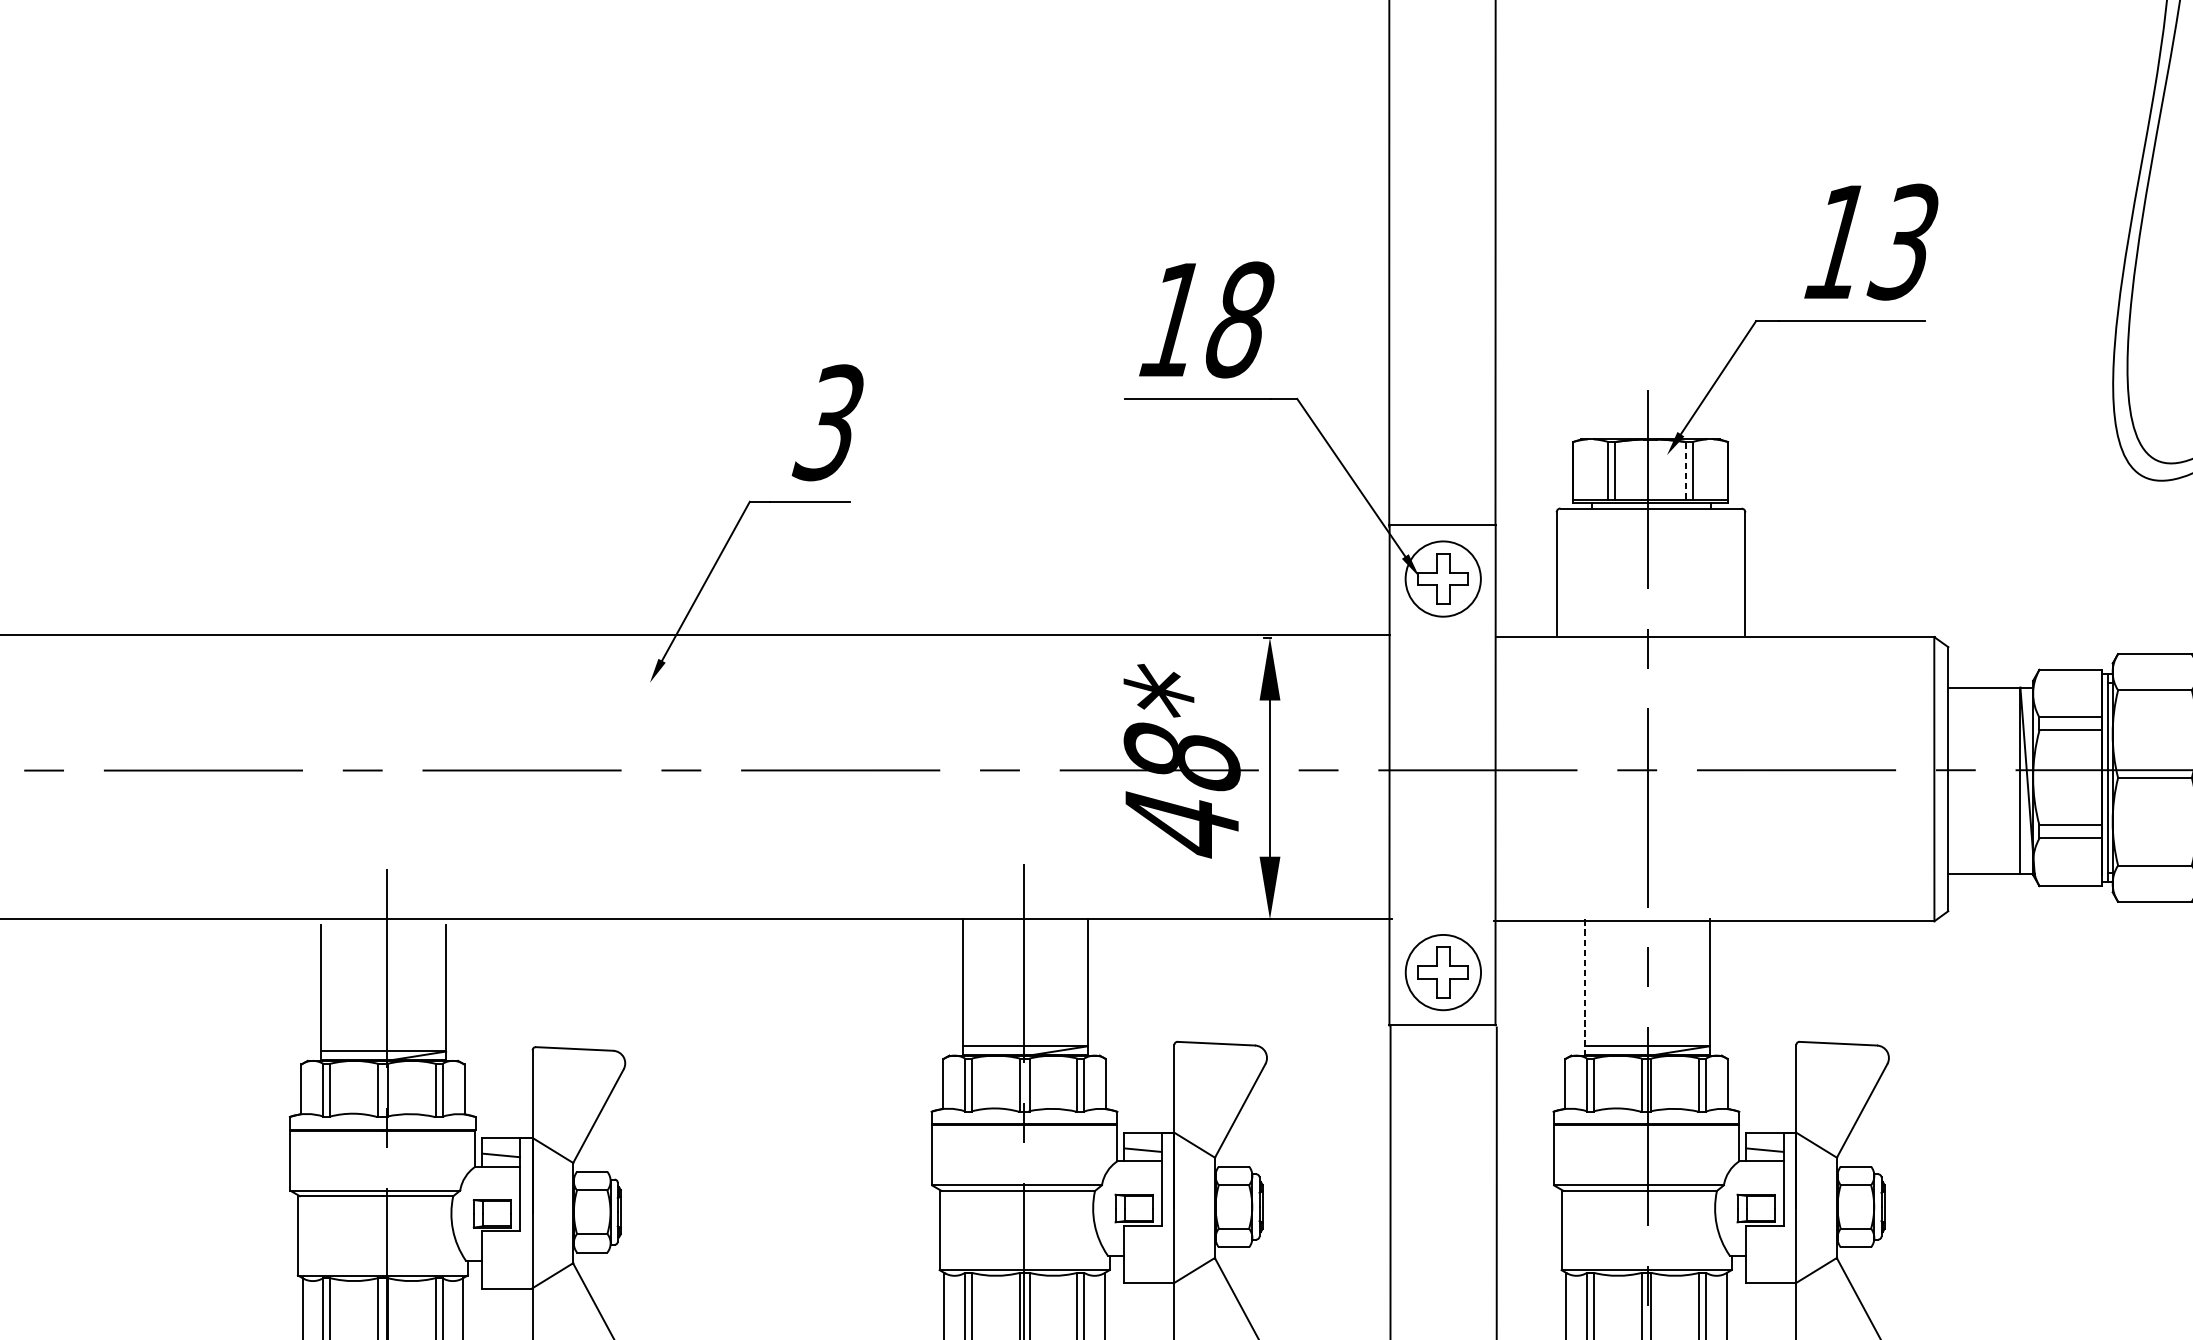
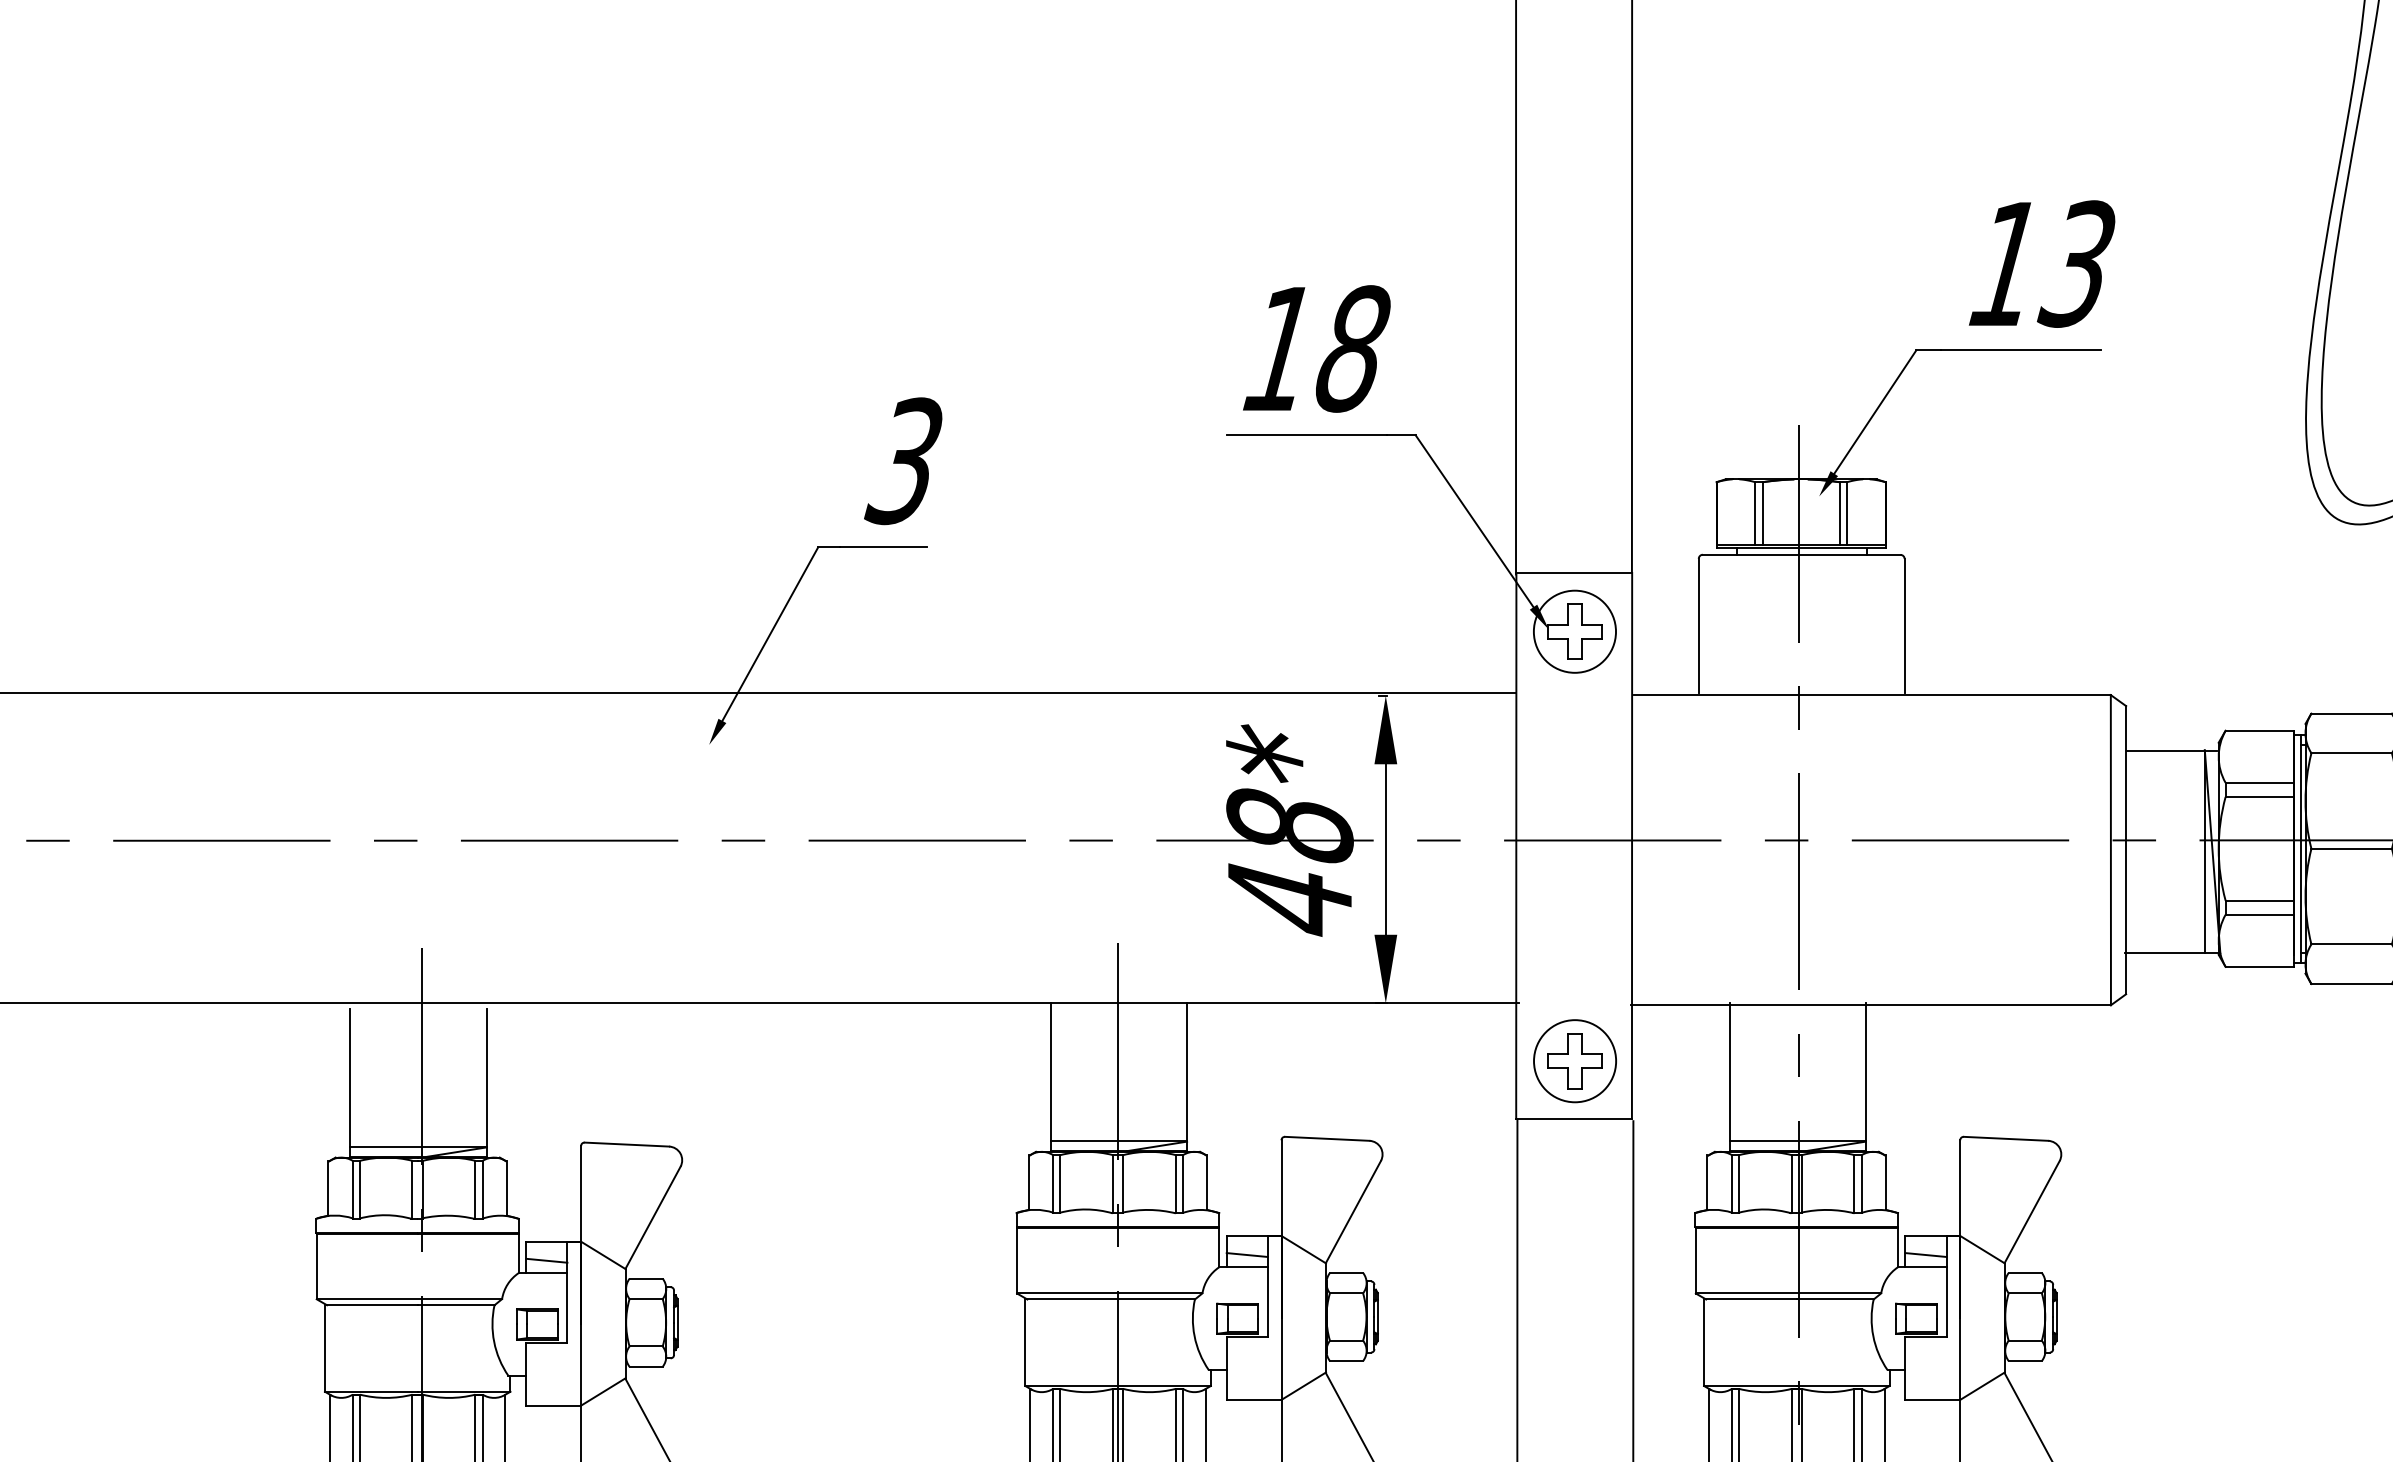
line: (1685, 470) -> (1839, 513), dashed -> solid
line: (1584, 987) -> (1729, 1077), dashed -> solid

